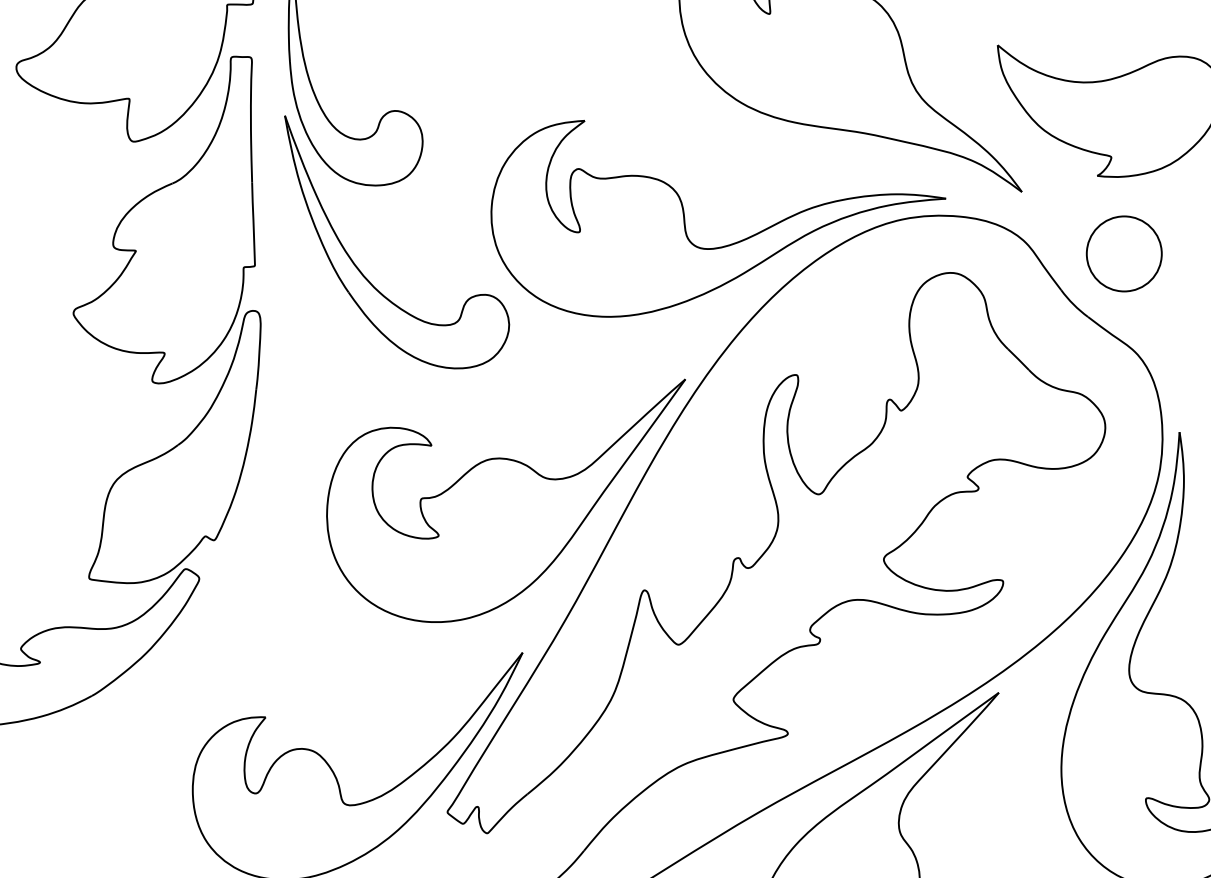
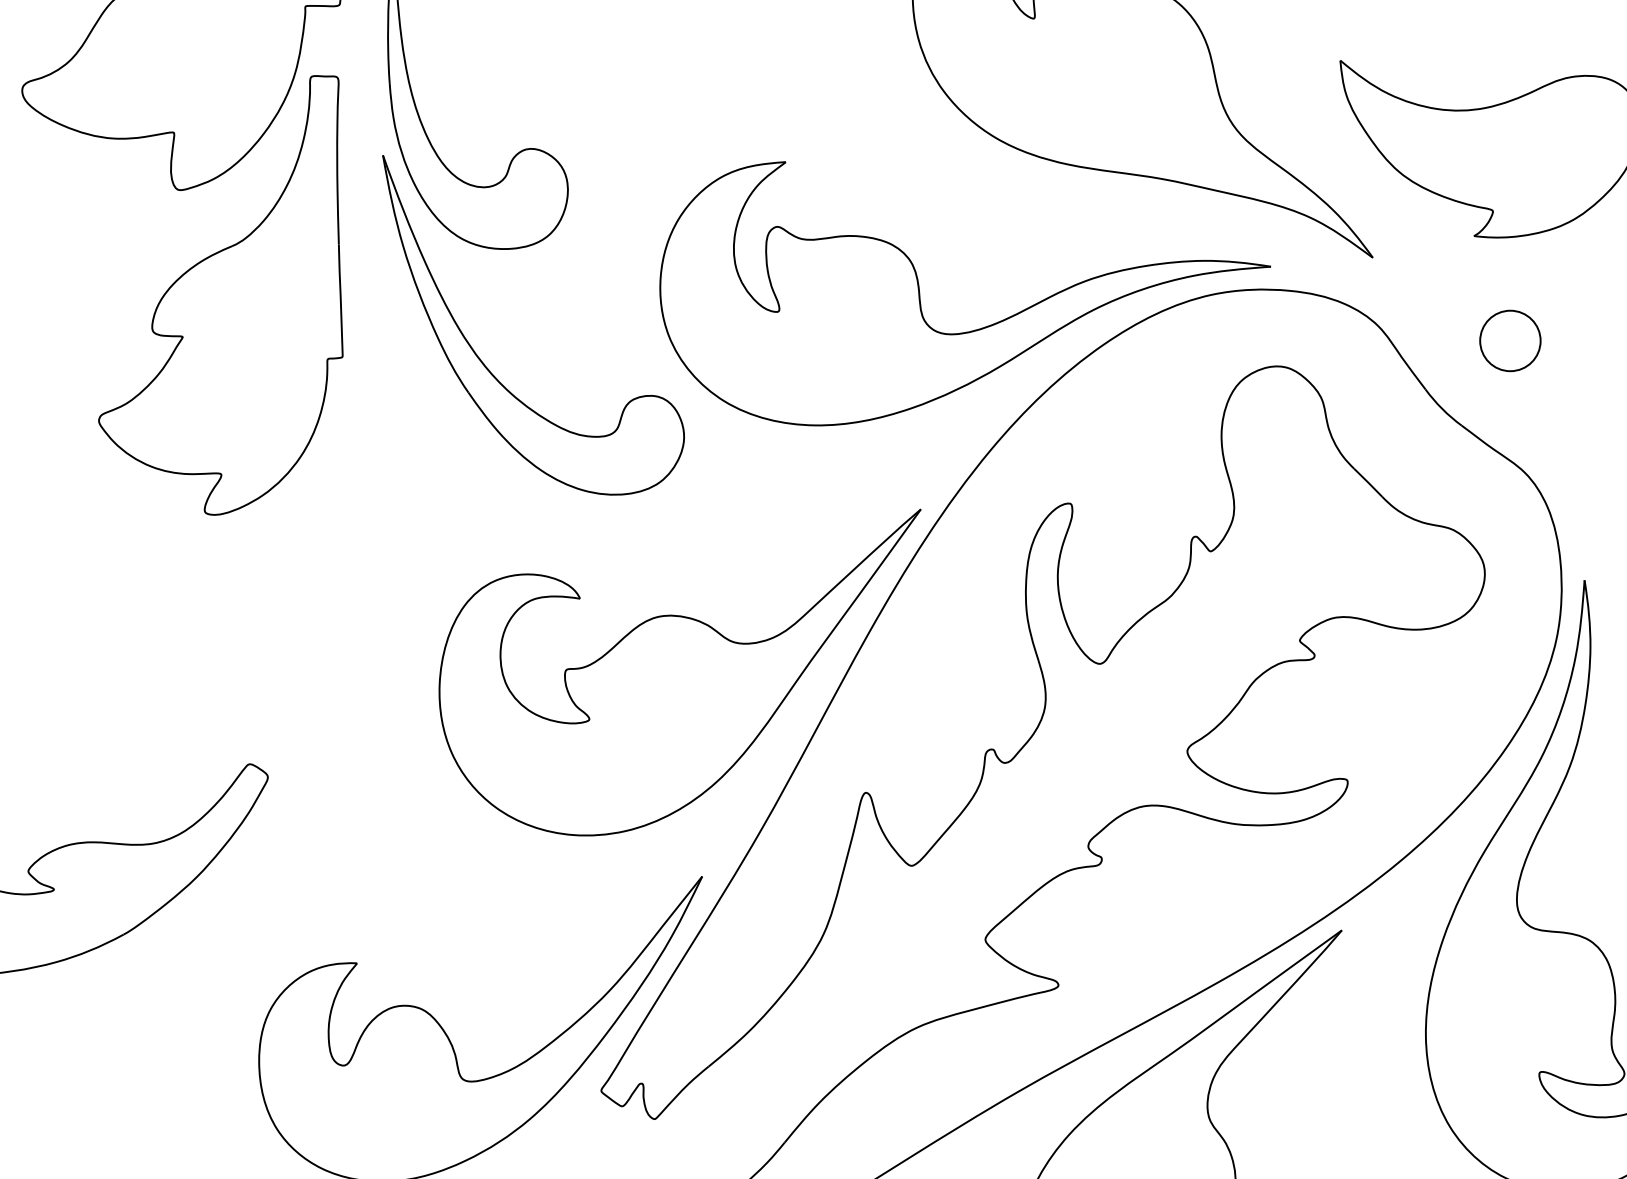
part: (1124, 253) -> (1510, 340), size x0.6
part: (175, 447) -> (235, 600), removed

